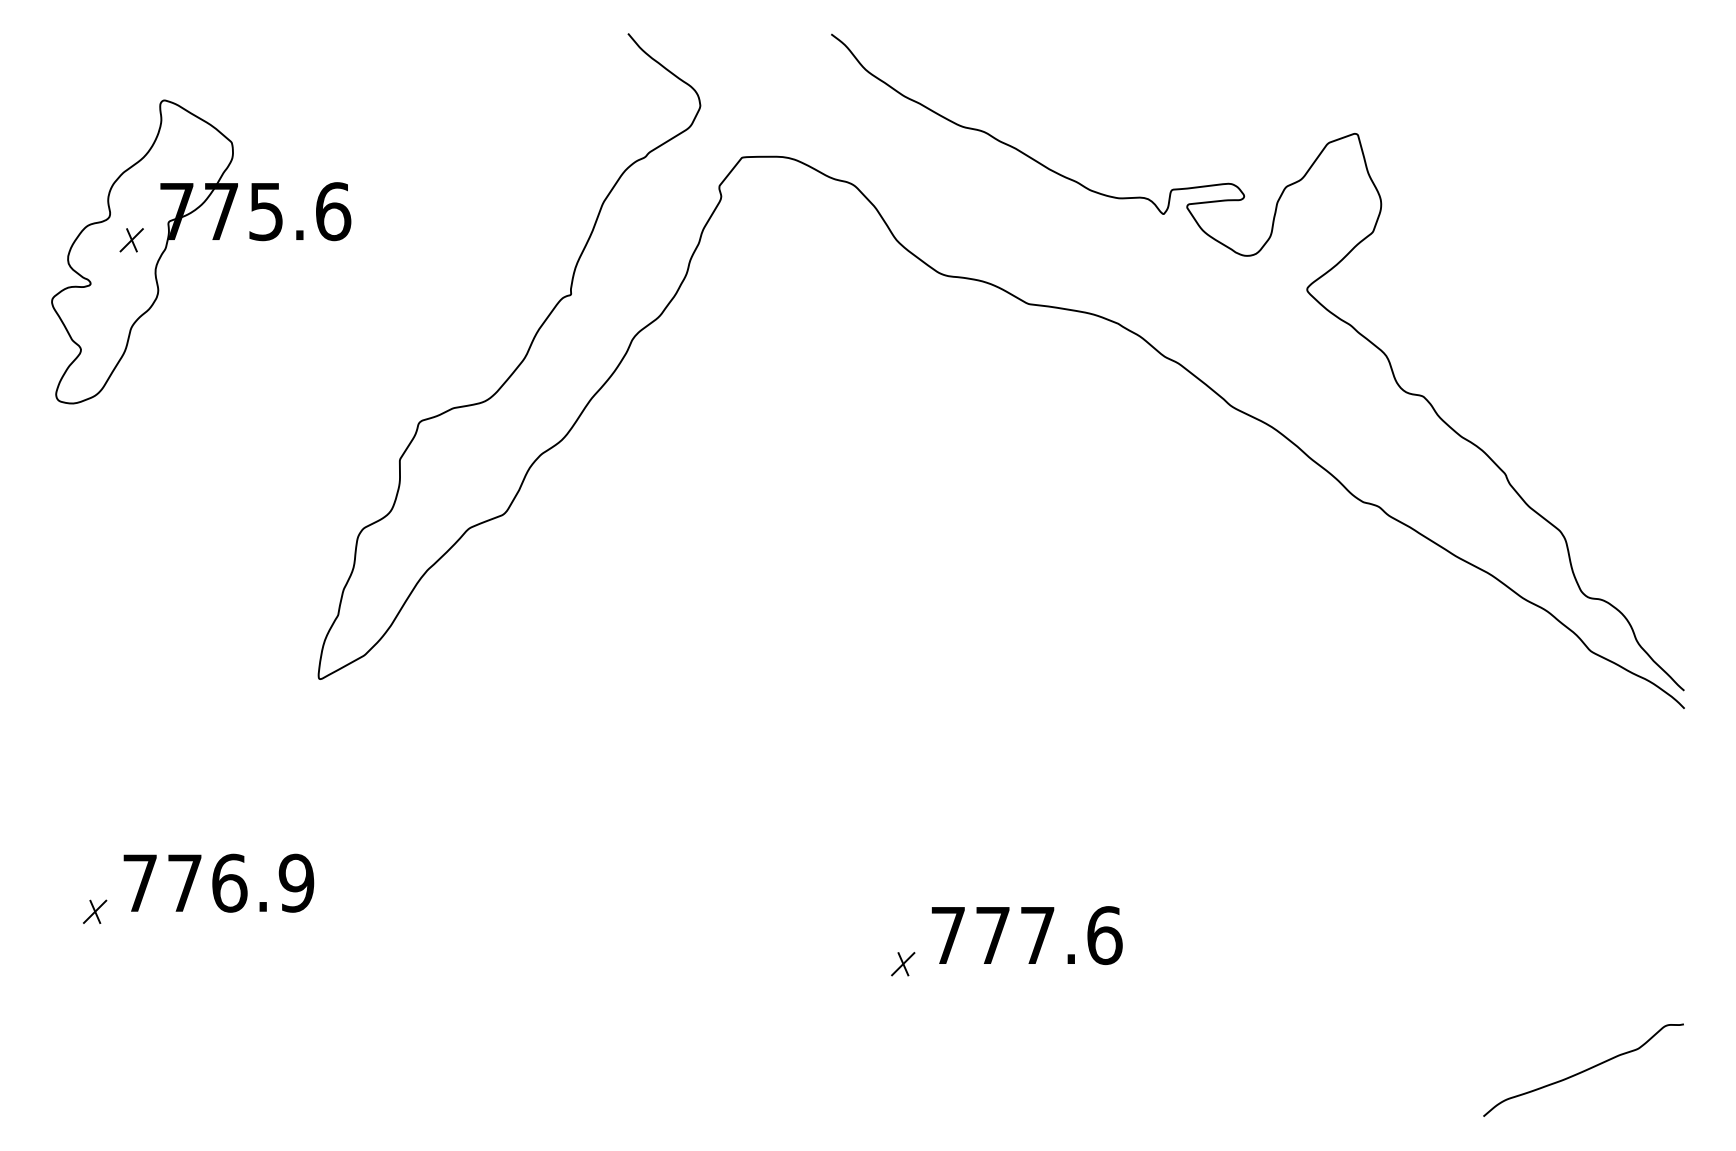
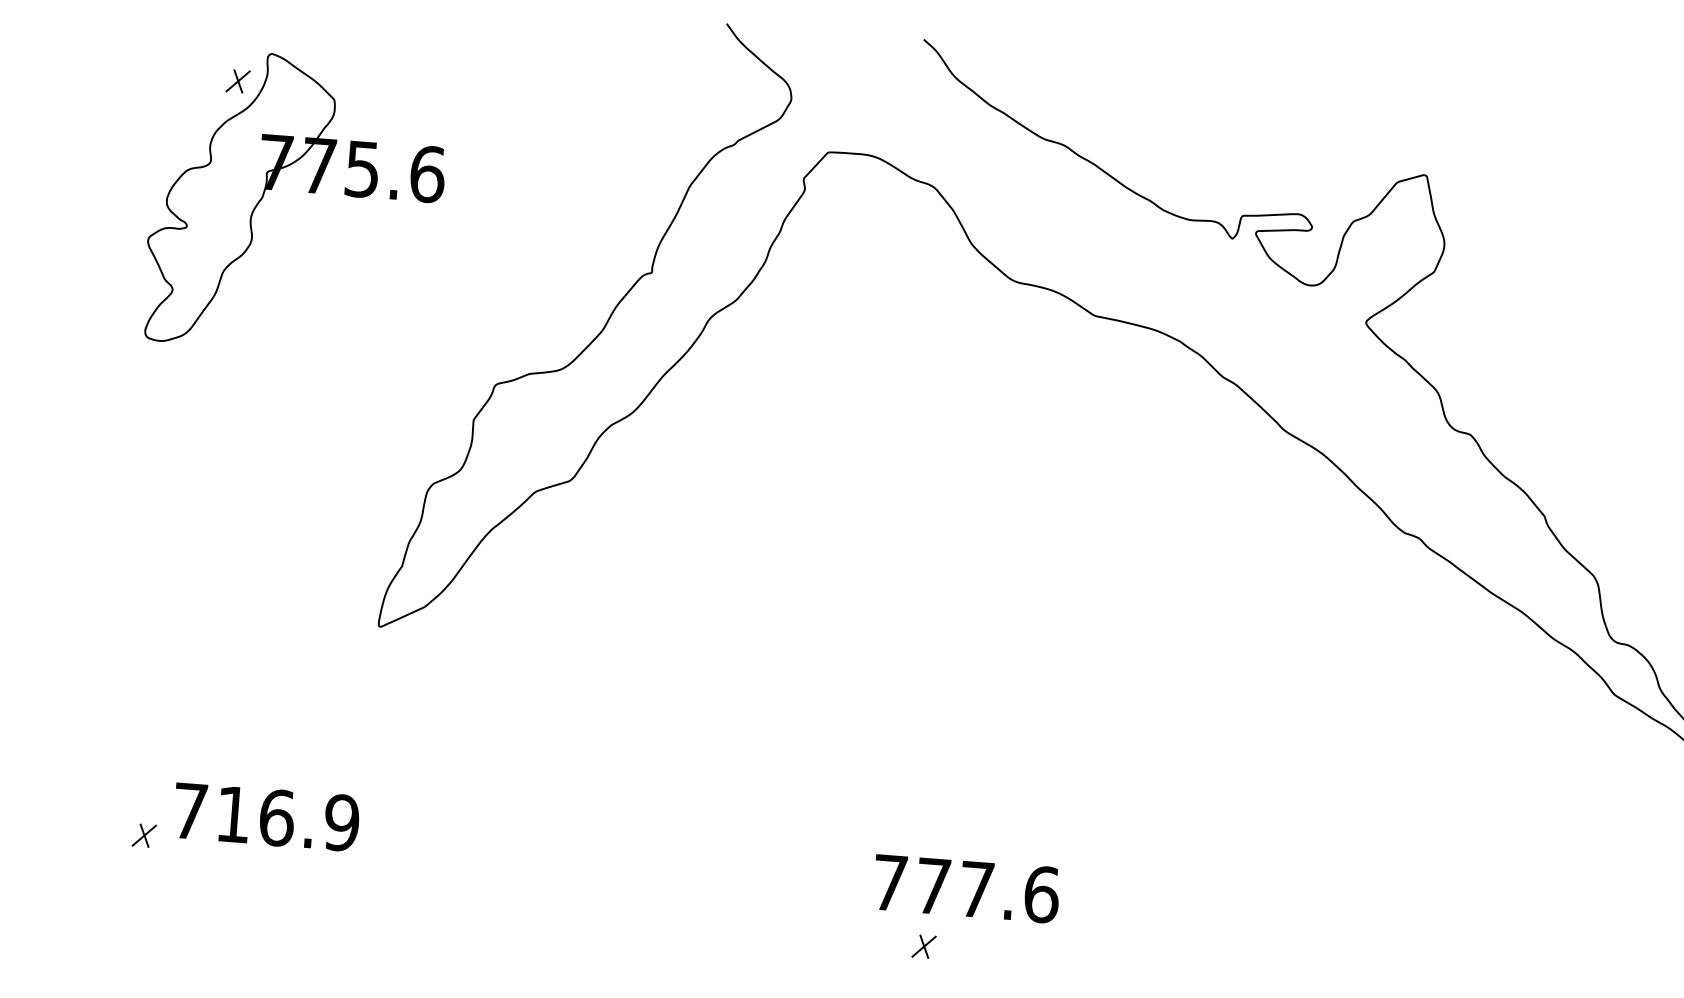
part: (131, 240) -> (237, 81), moved
text: (184, 882) -> (233, 813), 776.9 -> 716.9
text: (1026, 935) -> (965, 888), moved

